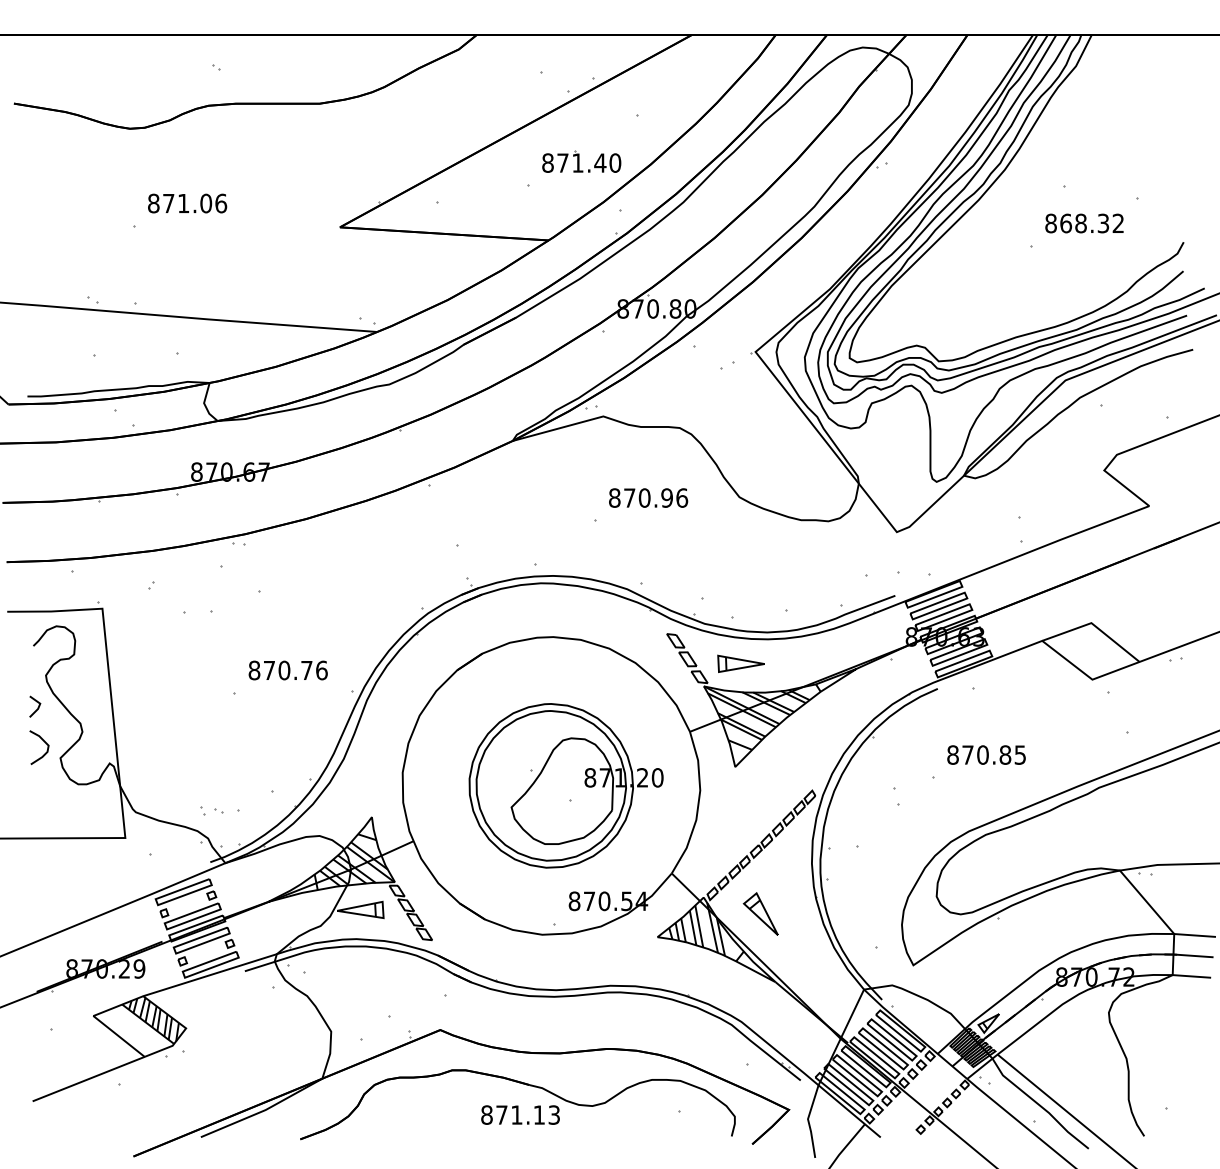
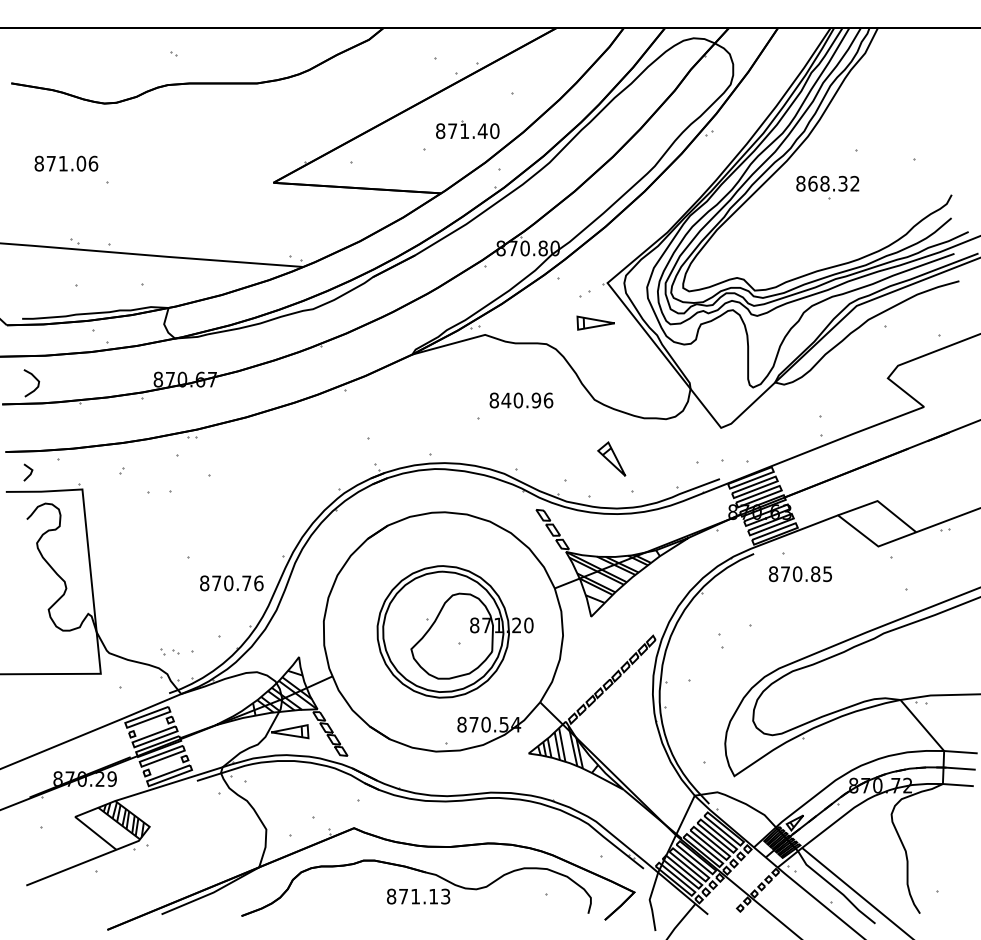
text: (187, 203) -> (66, 163), moved
text: (1084, 223) -> (827, 183), moved
text: (629, 497) -> (506, 400), 870.96 -> 840.96
part: (740, 663) -> (595, 322), moved
text: (287, 670) -> (231, 583), moved
line: (37, 707) -> (30, 473), moved
curve: (44, 742) -> (35, 379), moved
text: (986, 754) -> (800, 573), moved
part: (760, 913) -> (611, 458), moved

